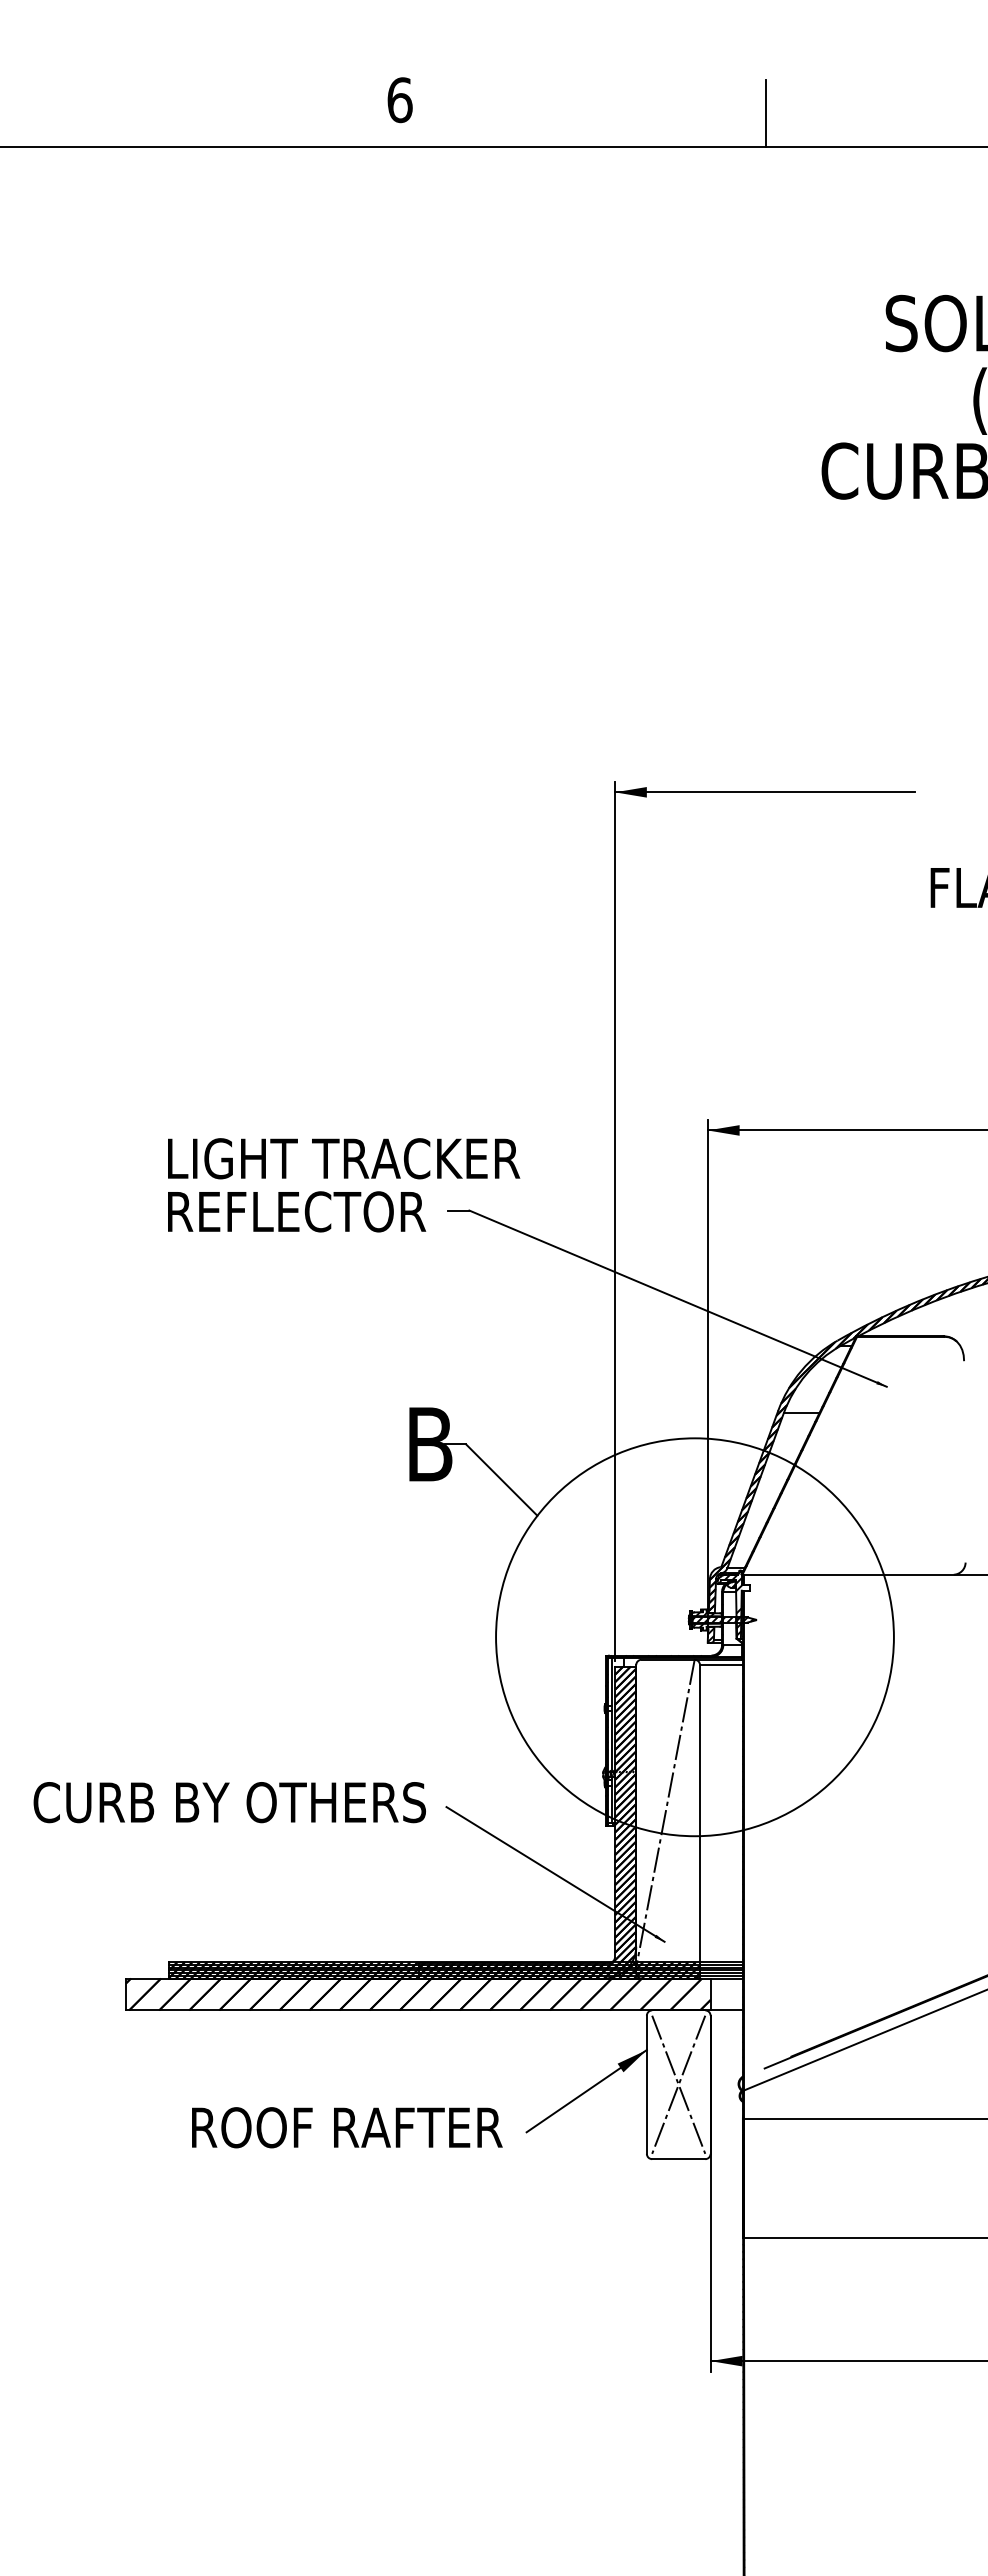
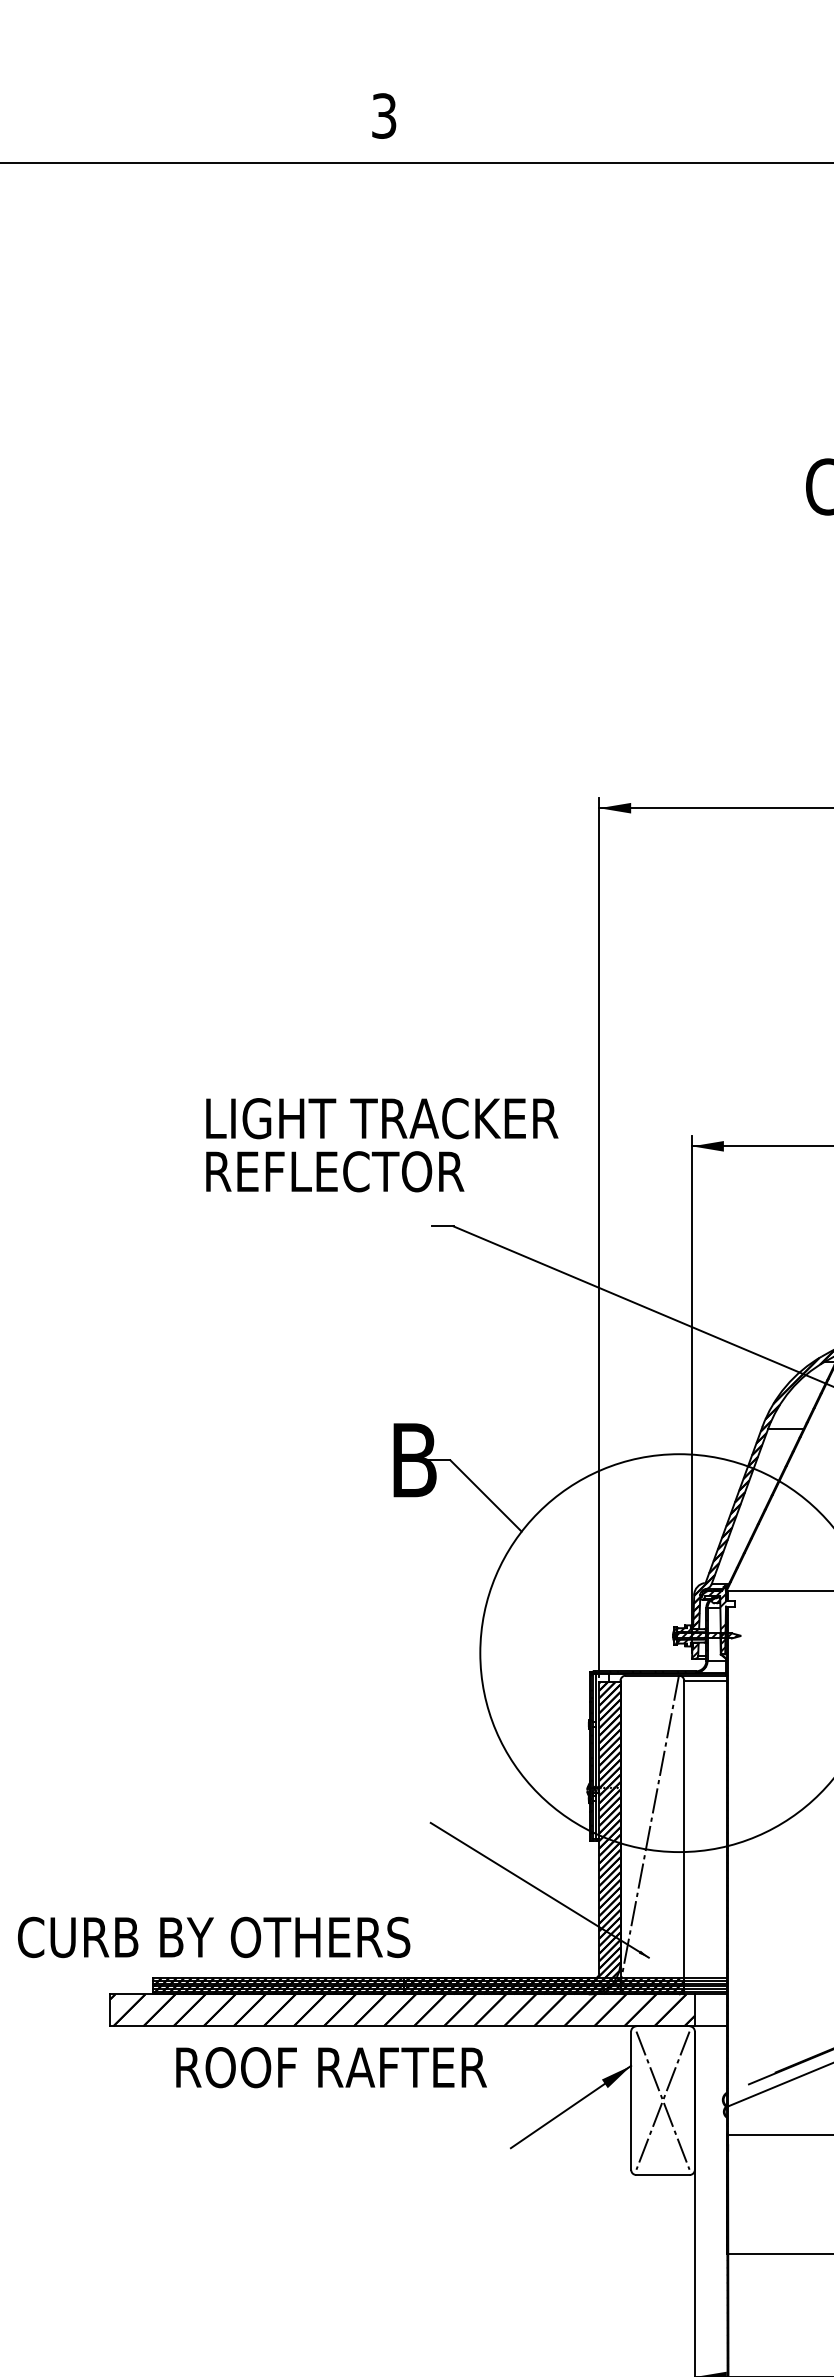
text: (399, 100) -> (383, 116), 6 -> 3
line: (766, 112) -> (750, 128), removed
text: (344, 1185) -> (382, 1145), moved
text: (229, 1802) -> (213, 1937), moved
text: (347, 2127) -> (331, 2067), moved

